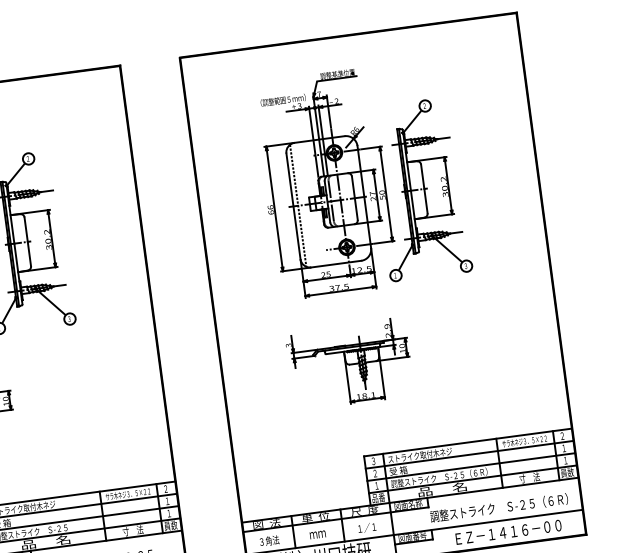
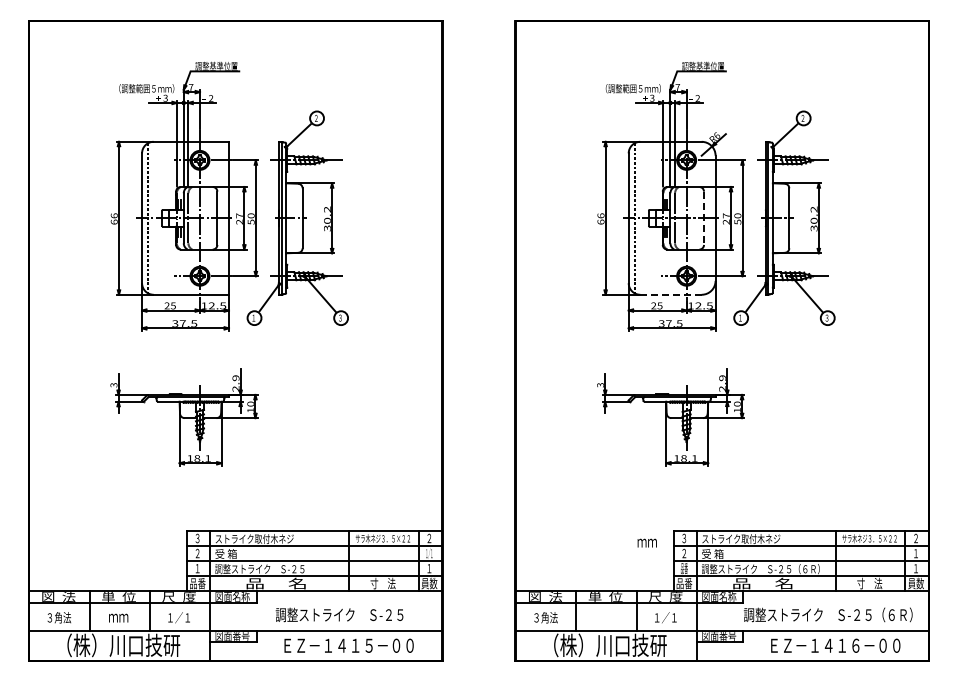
line: (355, 198) -> (704, 218), solid -> dashed
line: (336, 263) -> (671, 294), solid -> dashed
text: (377, 485) -> (684, 568), １ -> 品番
text: (167, 501) -> (429, 553), １ -> １／１
text: (317, 534) -> (646, 542), moved

